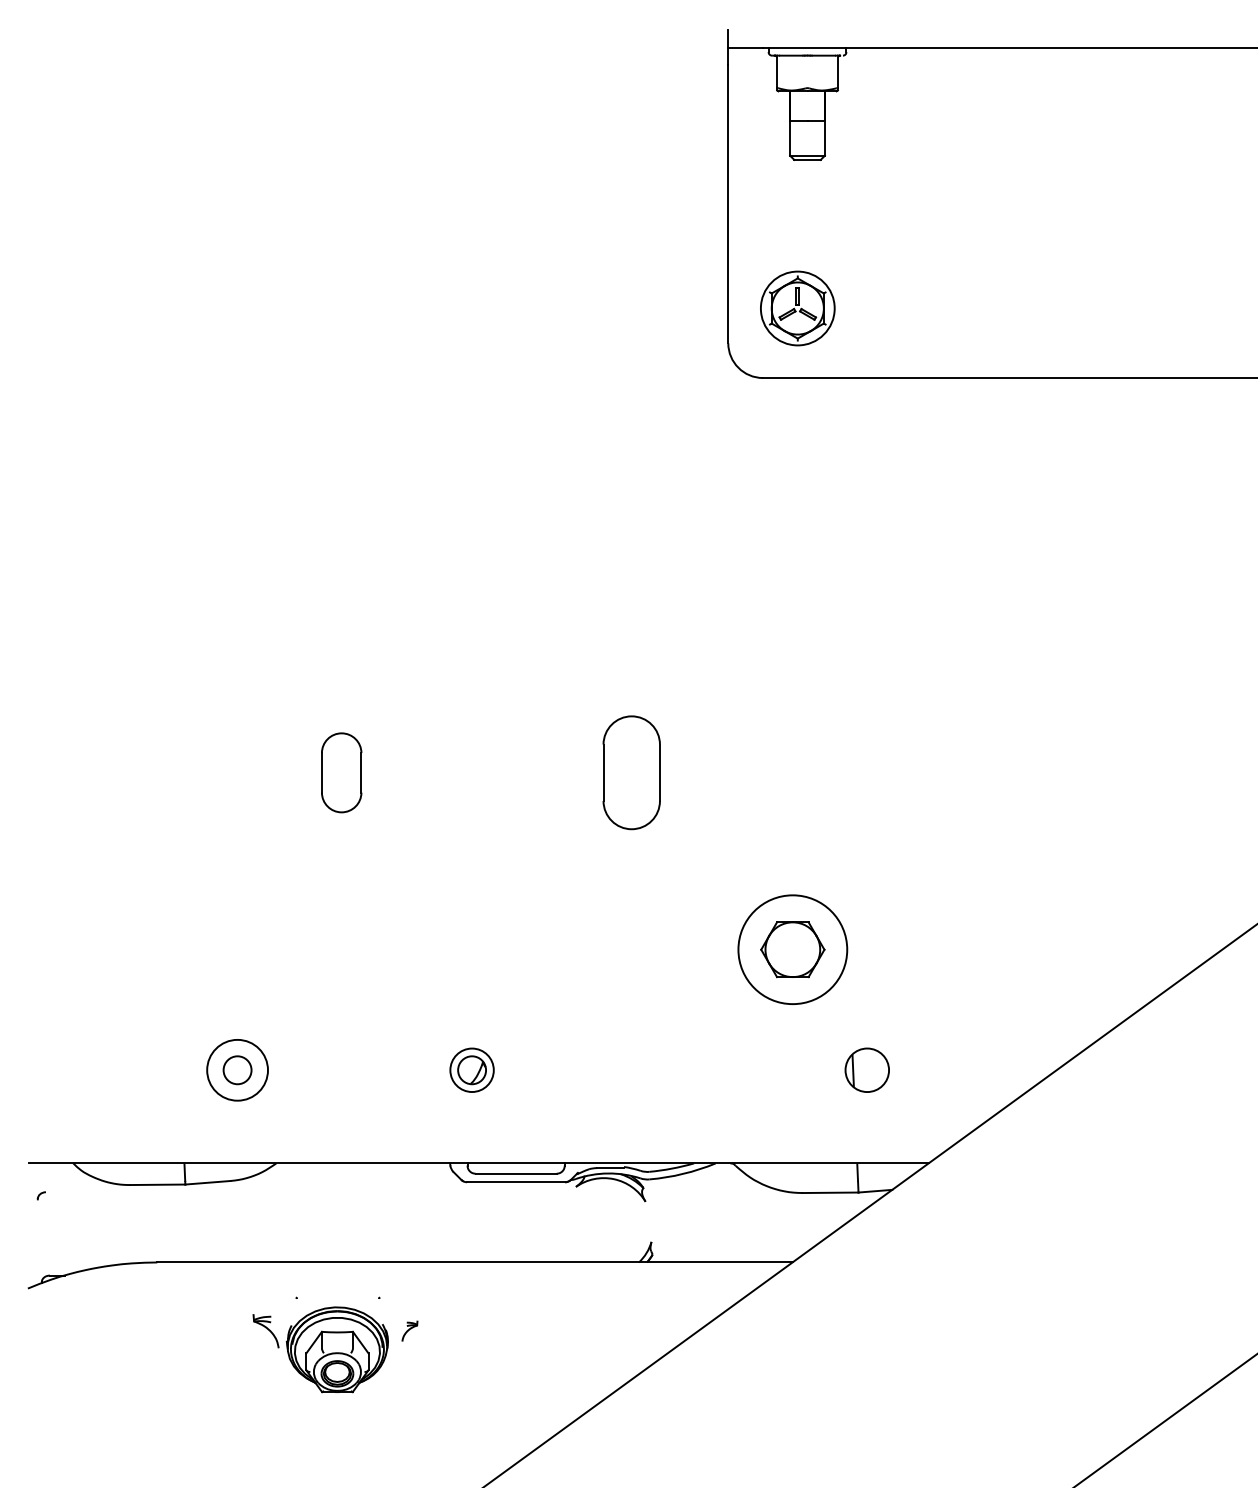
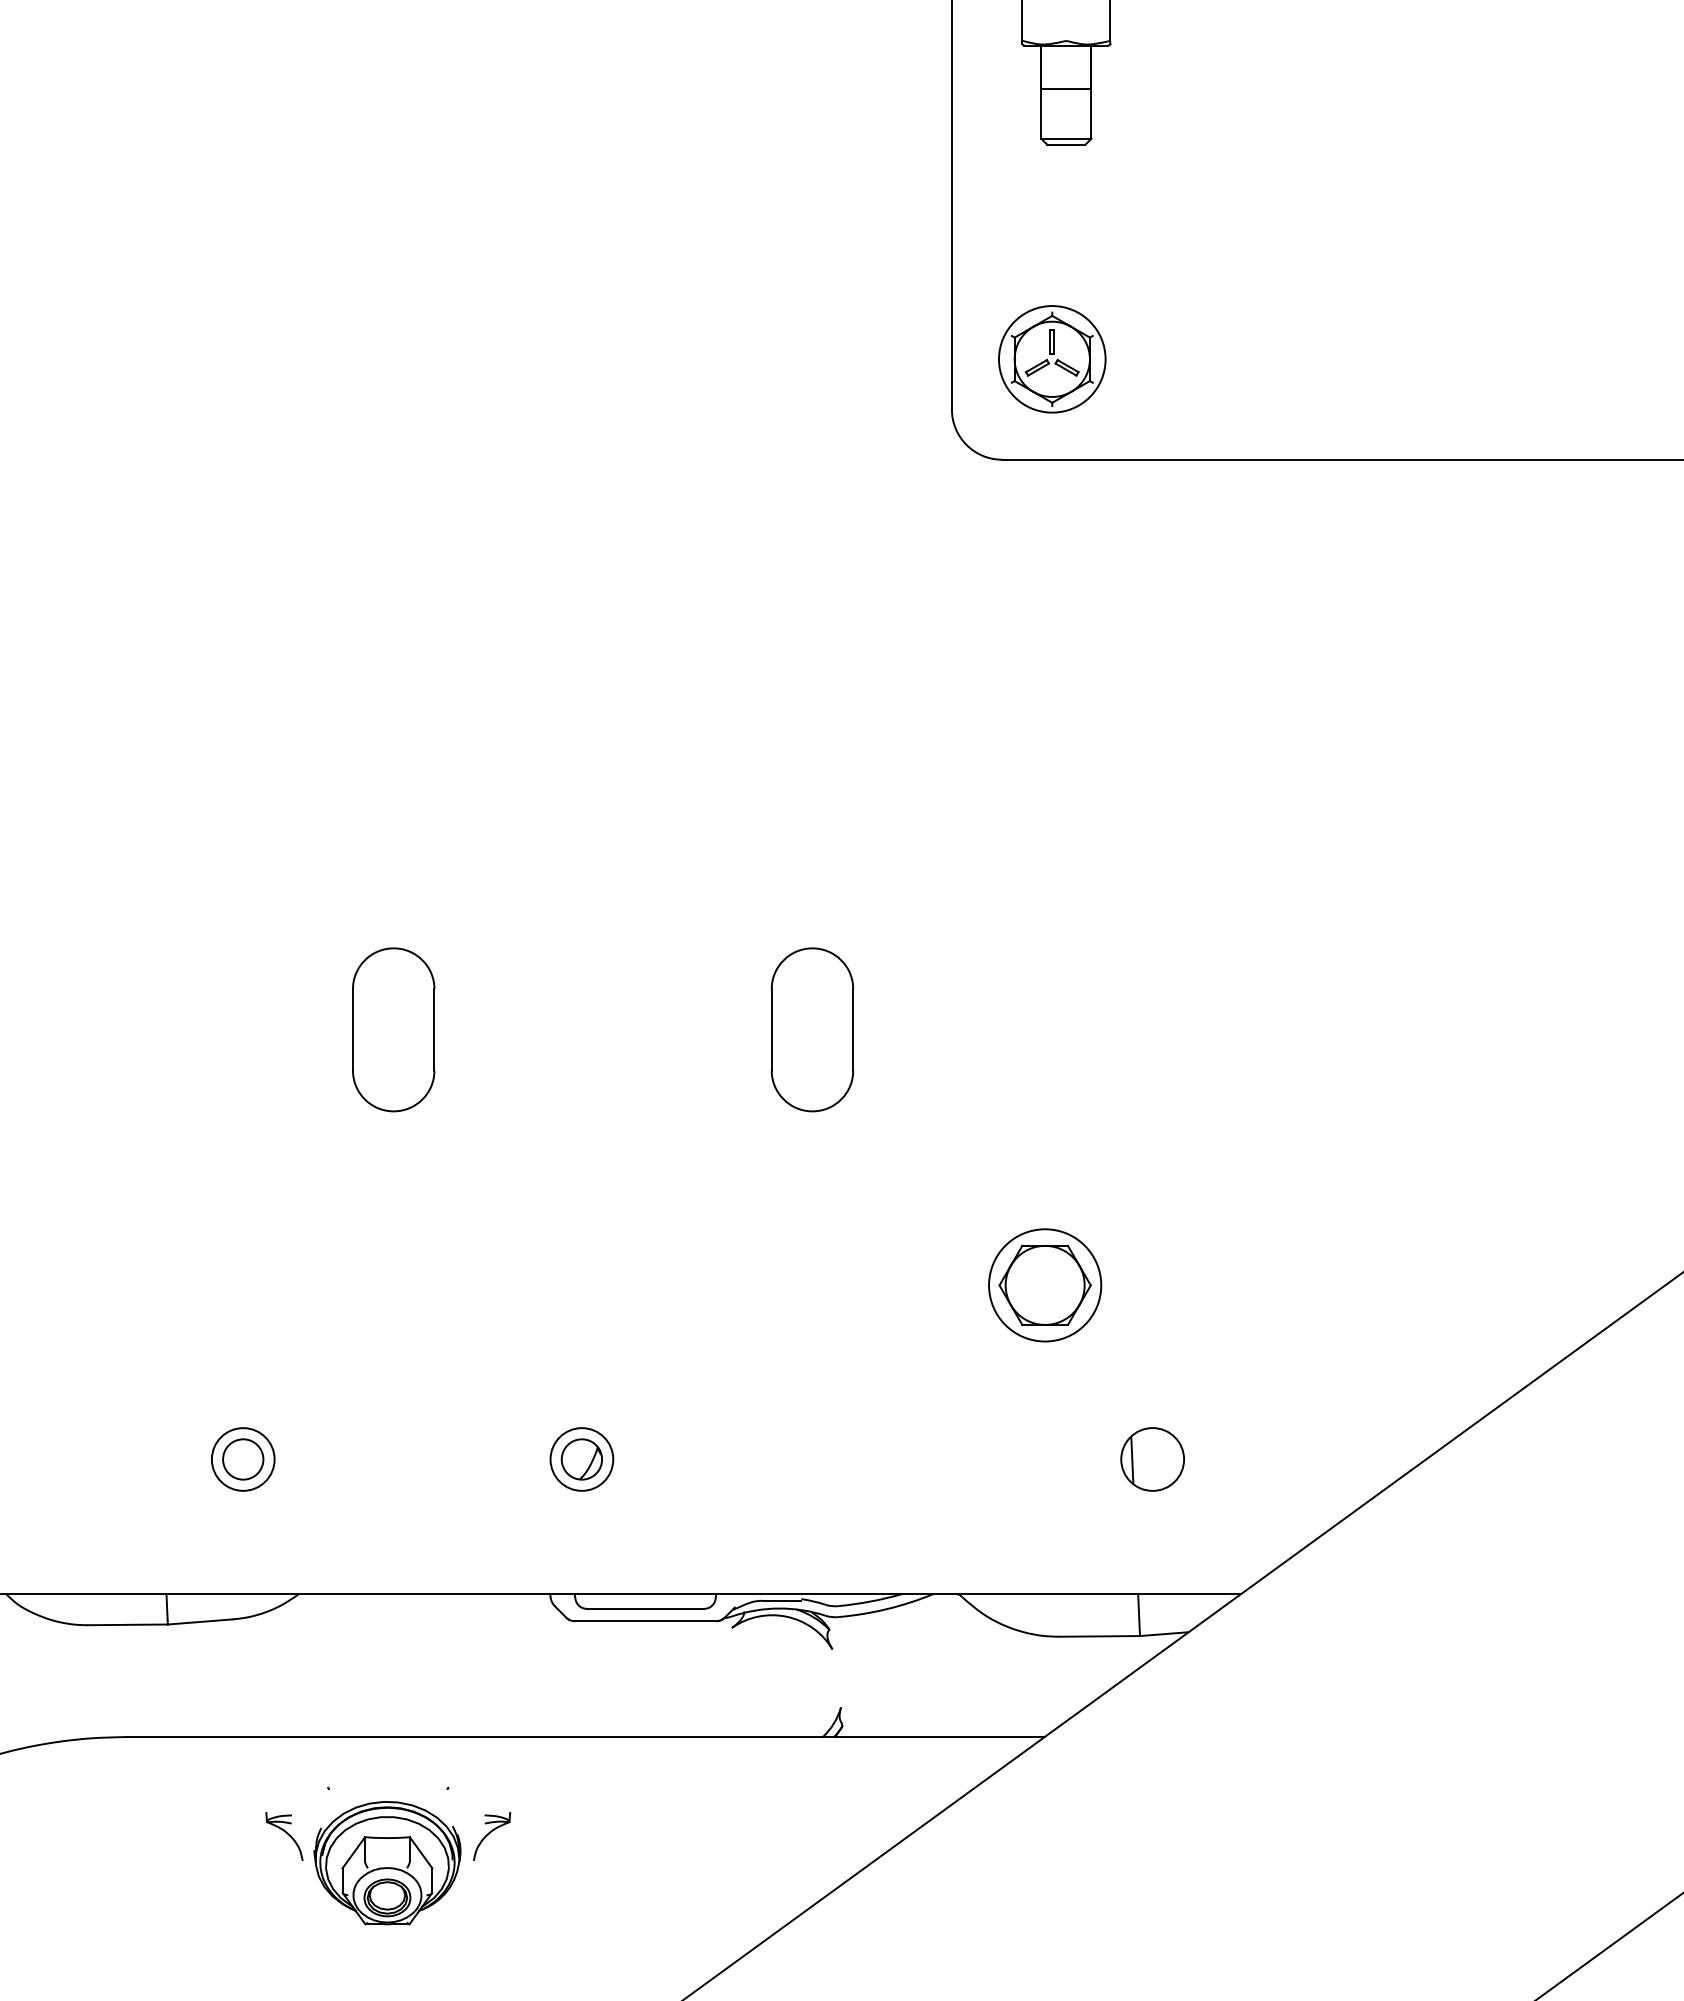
part: (341, 772) -> (393, 1029), size x1.43
circle: (792, 949) -> (1044, 1285), size x0.71
circle: (237, 1070) -> (243, 1459), size x0.71
part: (409, 1331) -> (491, 1836), size x1.67

